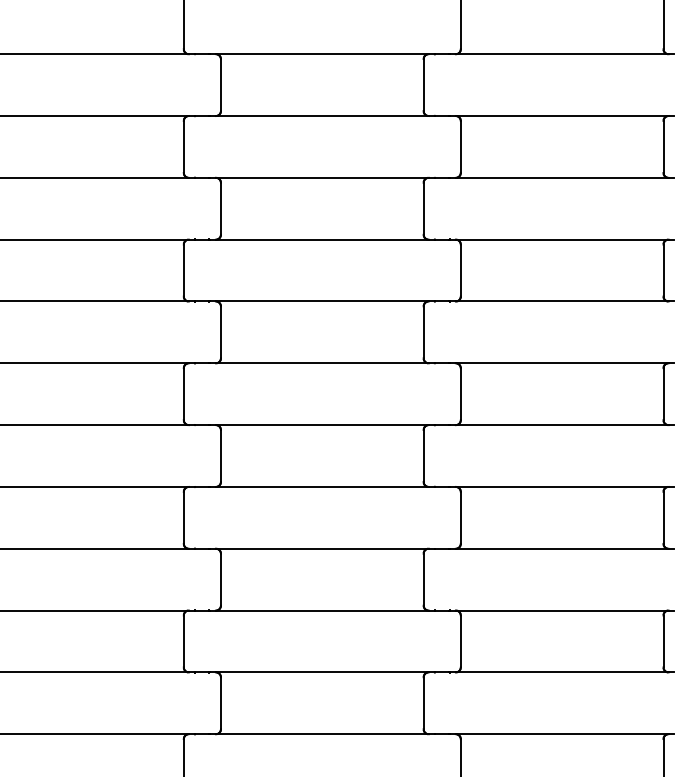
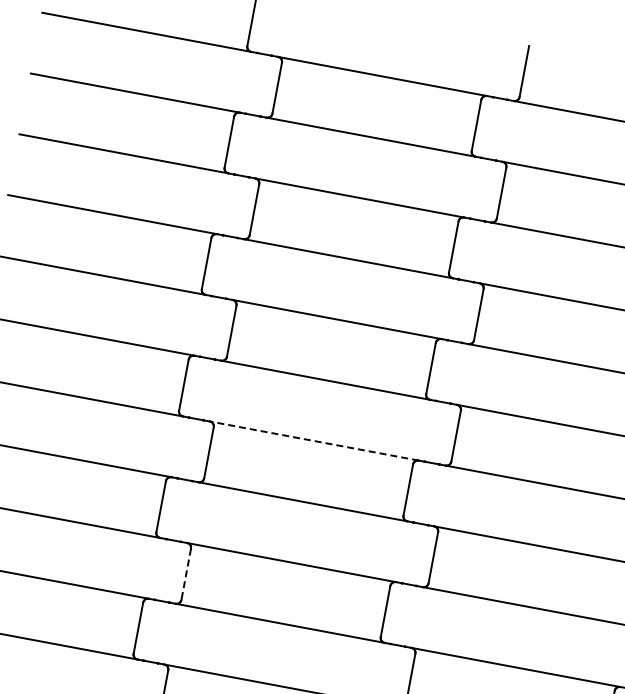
line: (321, 425) -> (313, 441), solid -> dashed
line: (220, 579) -> (185, 574), solid -> dashed

